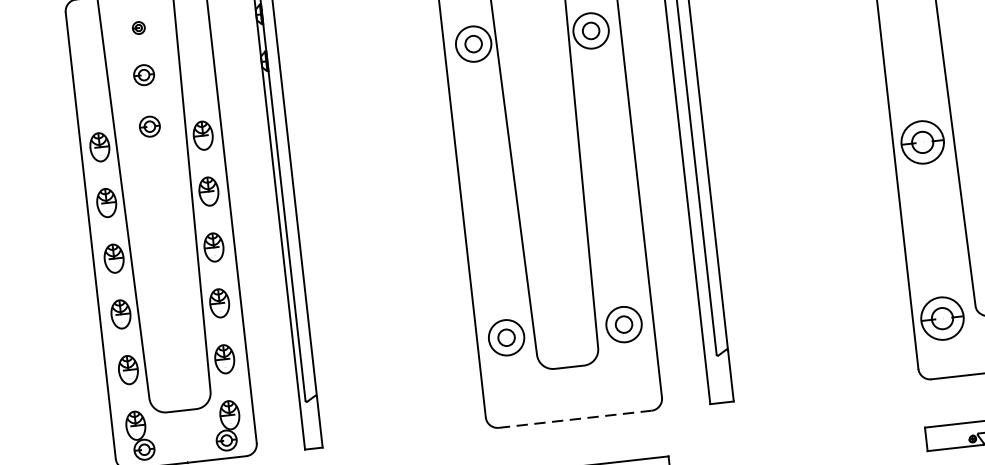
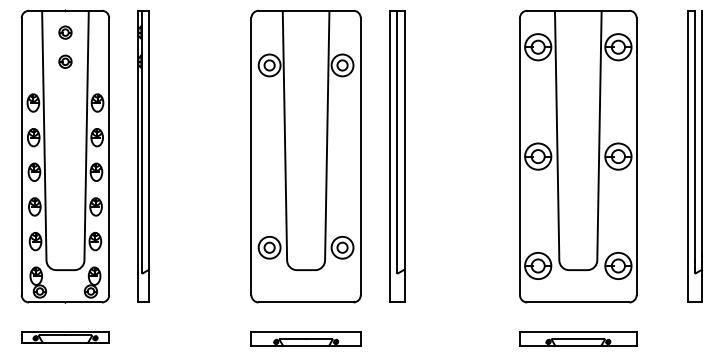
part: (138, 27) -> (65, 32), size x1.67
part: (149, 126) -> (65, 93), removed
line: (575, 419) -> (306, 302), dashed -> solid

